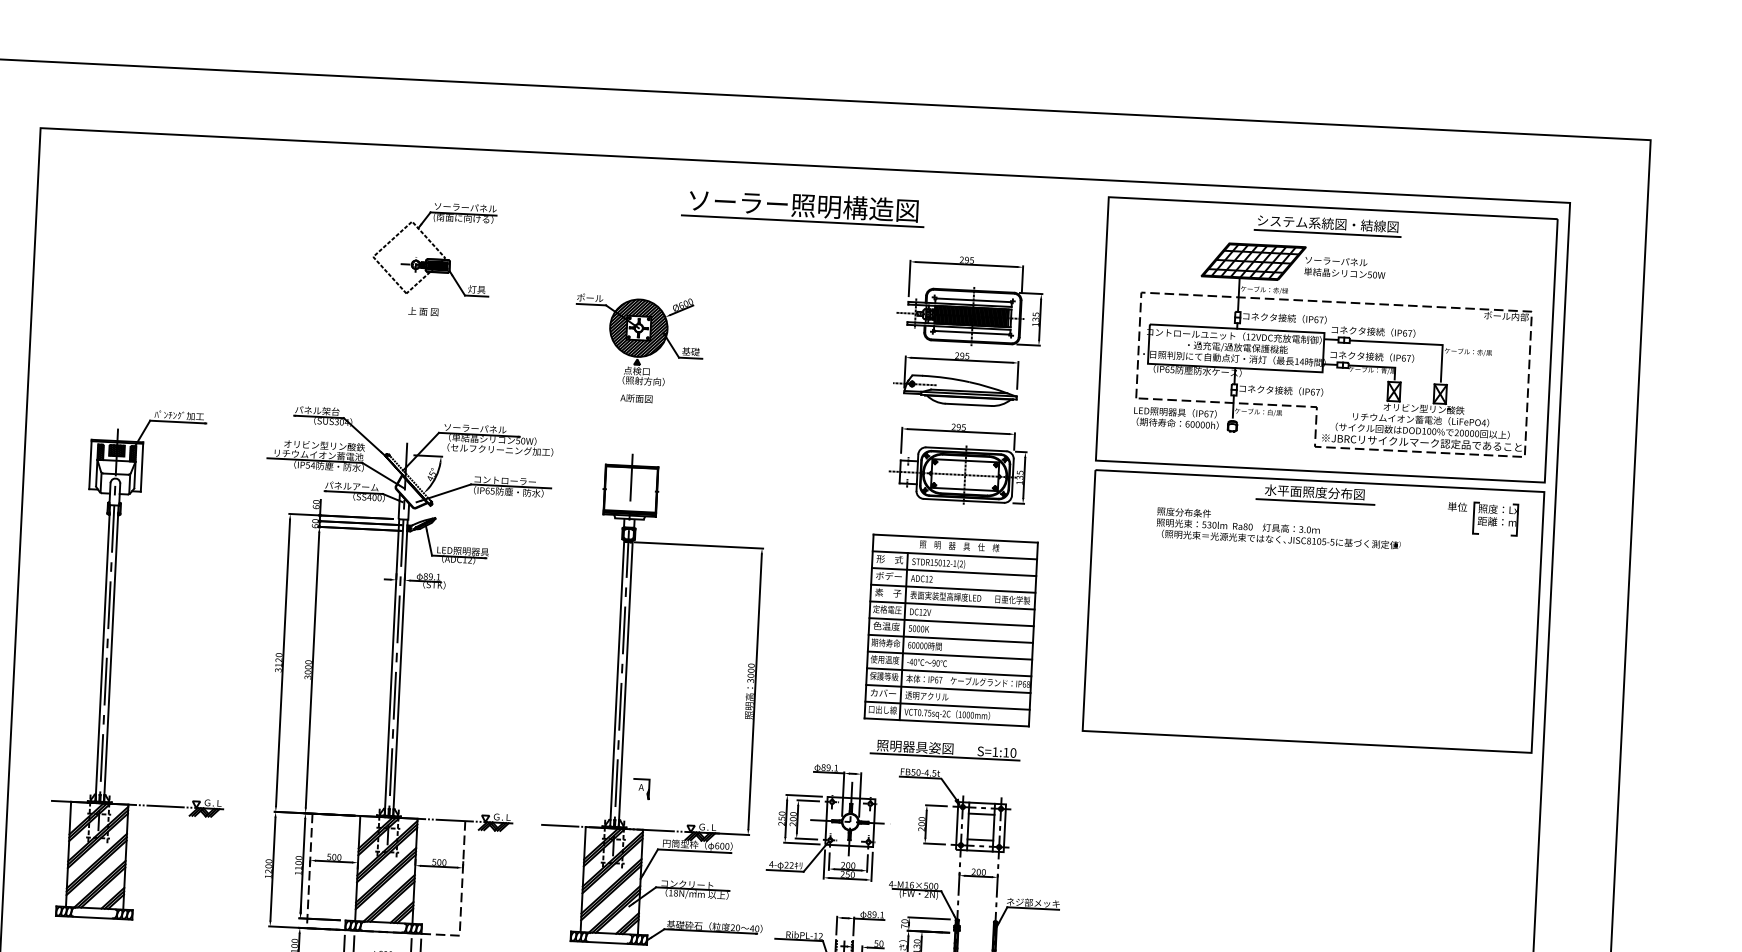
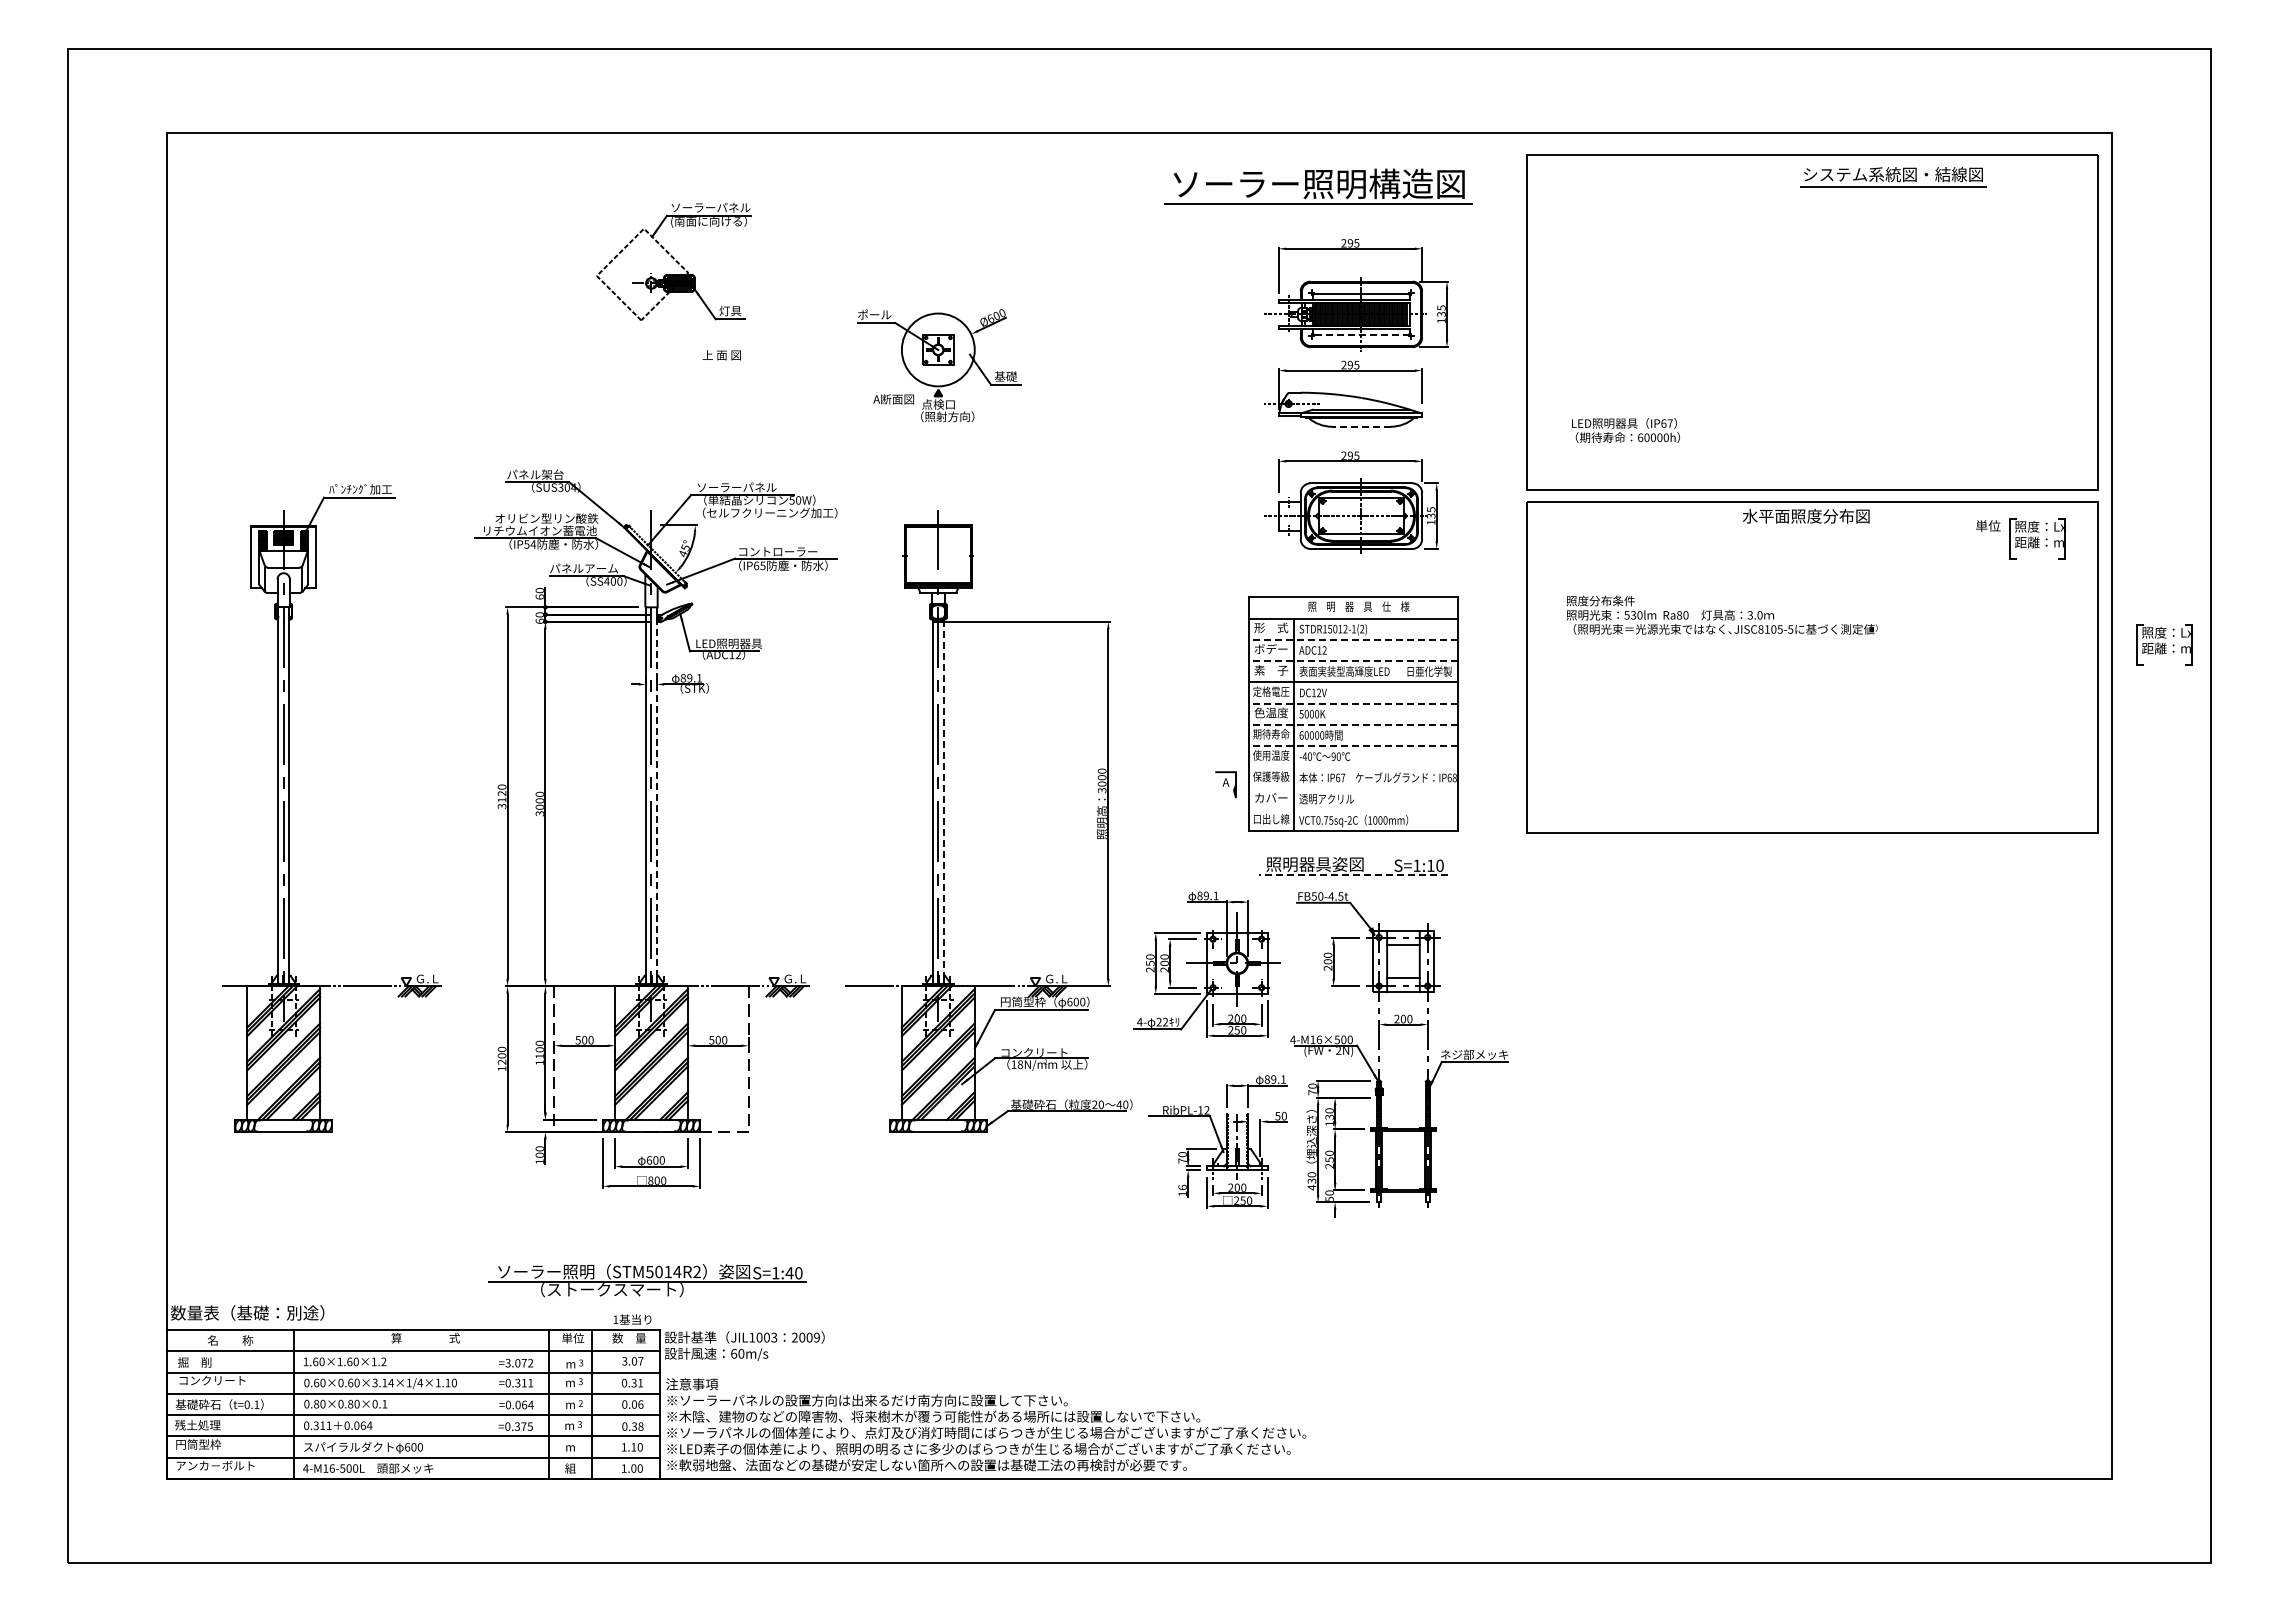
part: (803, 207) -> (1318, 186), moved
part: (1328, 226) -> (1893, 177), moved
text: (423, 311) -> (721, 355), moved
hatch: (638, 327) -> (937, 349), removed
line: (972, 333) -> (1361, 335), solid -> dashed
part: (1334, 347) -> (1822, 331), removed
text: (636, 398) -> (893, 399), moved
line: (967, 404) -> (1360, 426), solid -> dashed
line: (1315, 501) -> (1807, 528), removed
text: (1278, 527) -> (1721, 614), moved
line: (954, 571) -> (1353, 639), solid -> dashed
line: (953, 589) -> (1353, 661), solid -> dashed
part: (1591, 606) -> (2164, 644), added
line: (951, 622) -> (1353, 703), solid -> dashed
line: (950, 638) -> (1353, 724), solid -> dashed
line: (950, 655) -> (1353, 746), solid -> dashed
line: (400, 668) -> (656, 796), solid -> dashed
line: (948, 672) -> (1352, 767), removed
line: (625, 684) -> (943, 802), solid -> dashed
line: (947, 688) -> (1352, 788), removed
line: (946, 705) -> (1352, 809), removed
line: (945, 757) -> (1353, 875), solid -> dashed
part: (640, 788) -> (1225, 784), moved

